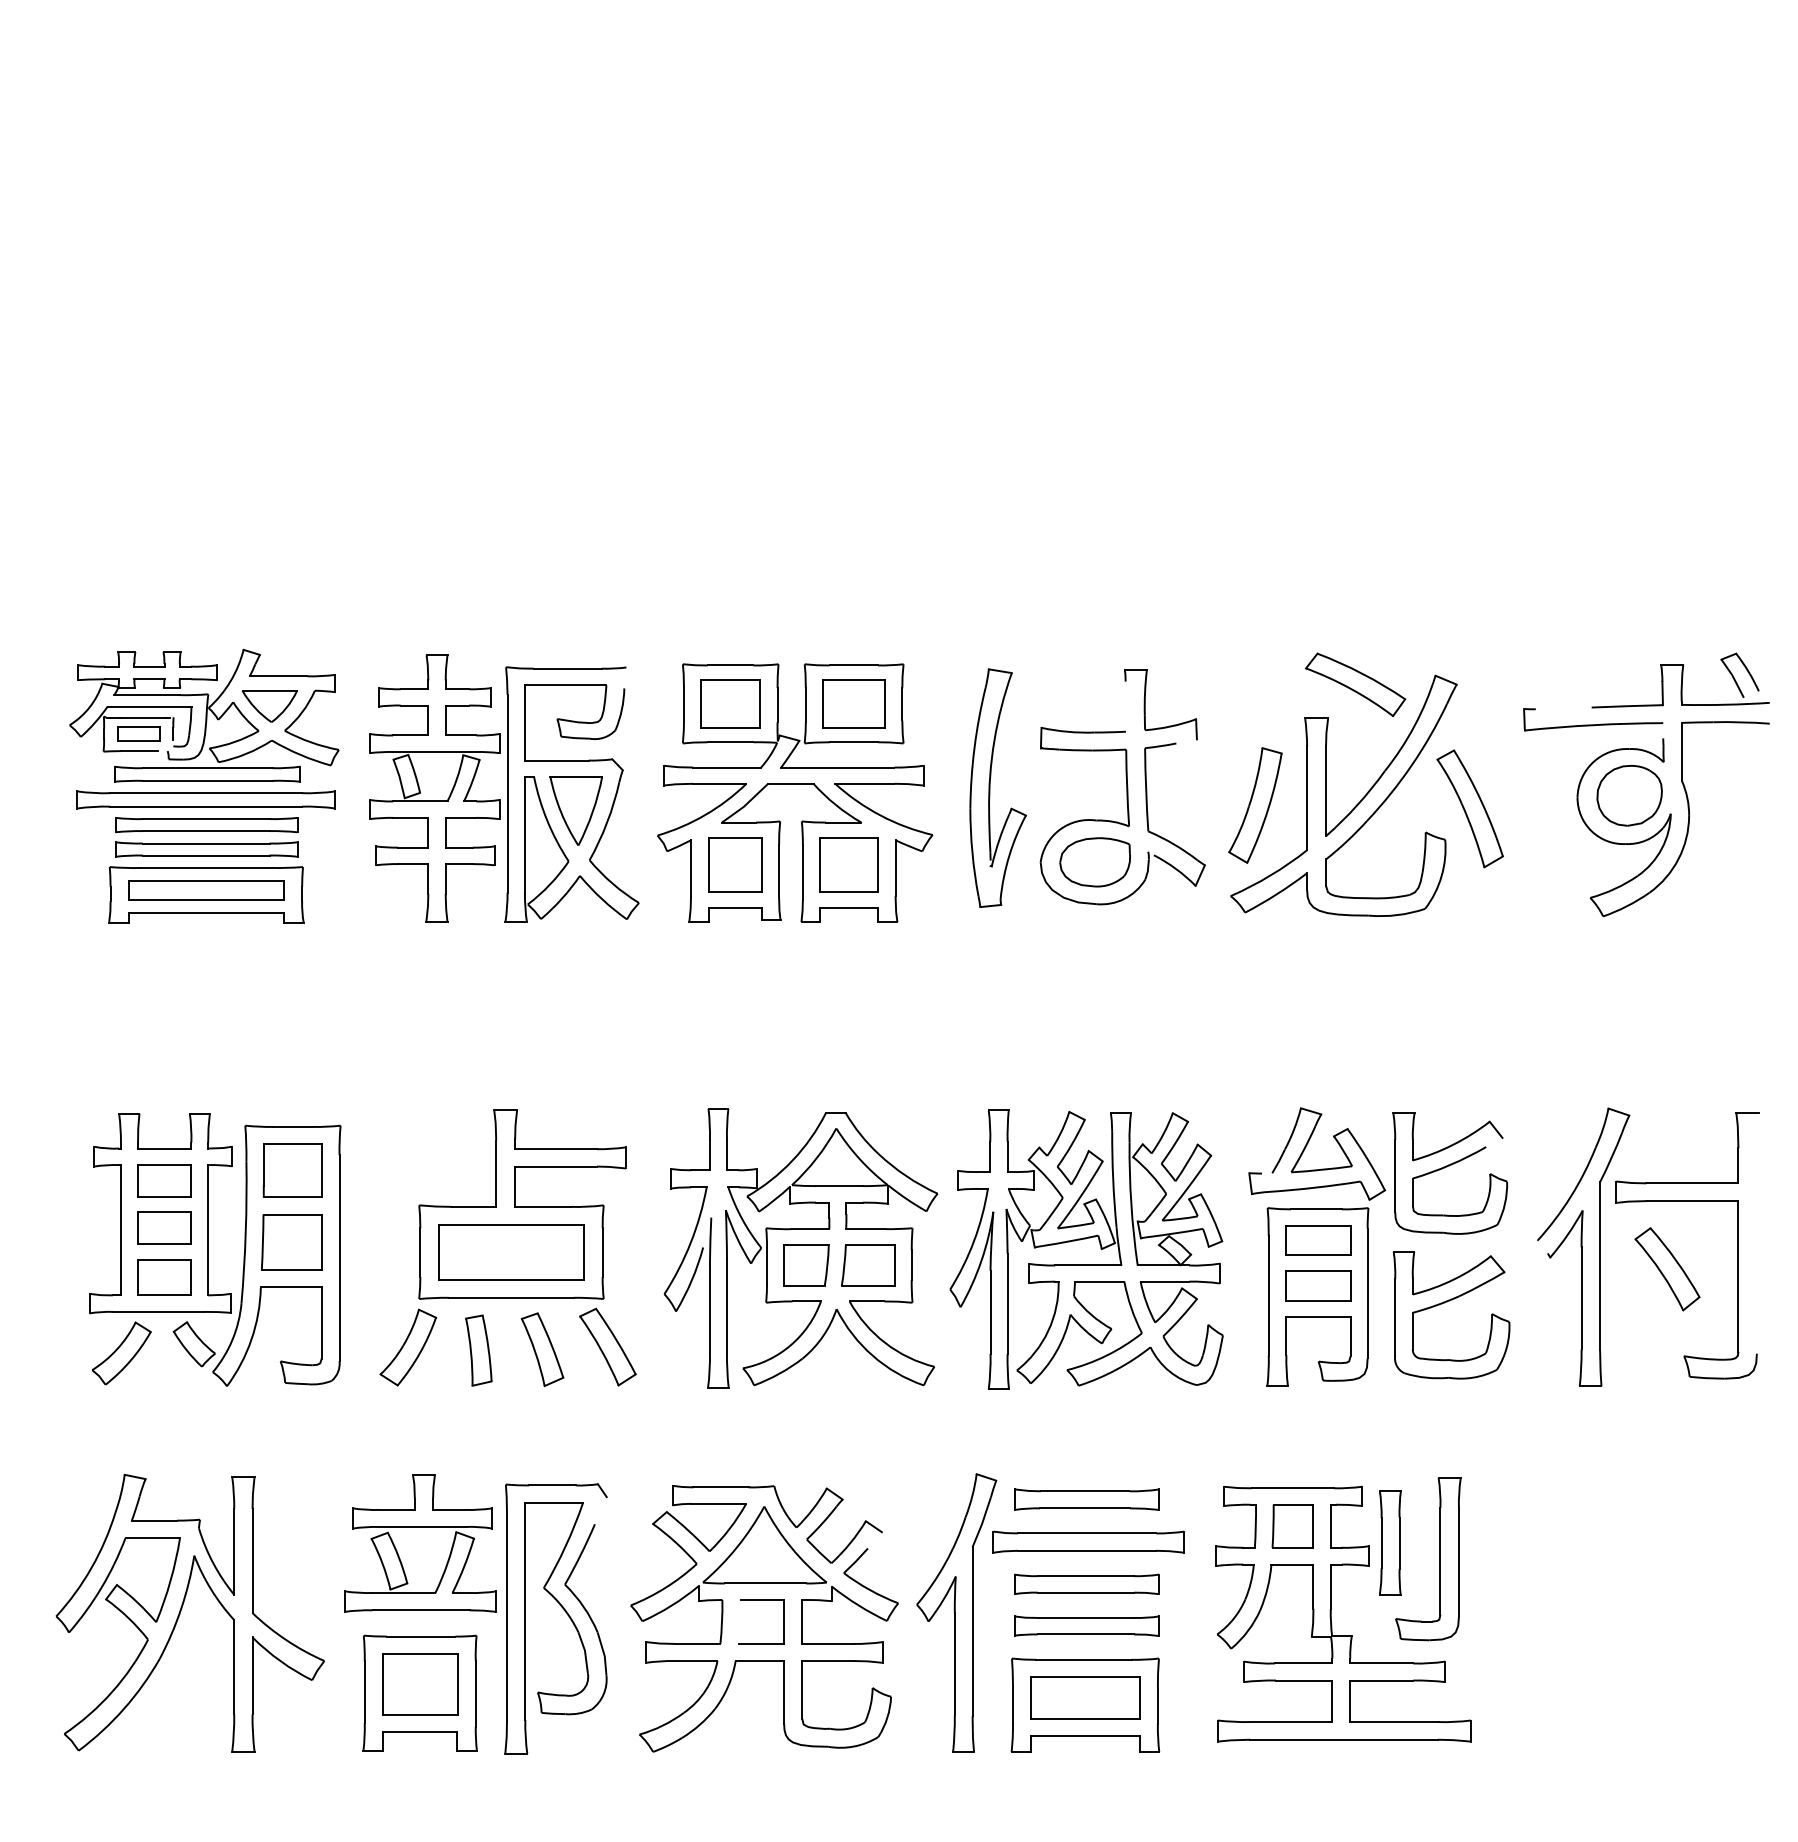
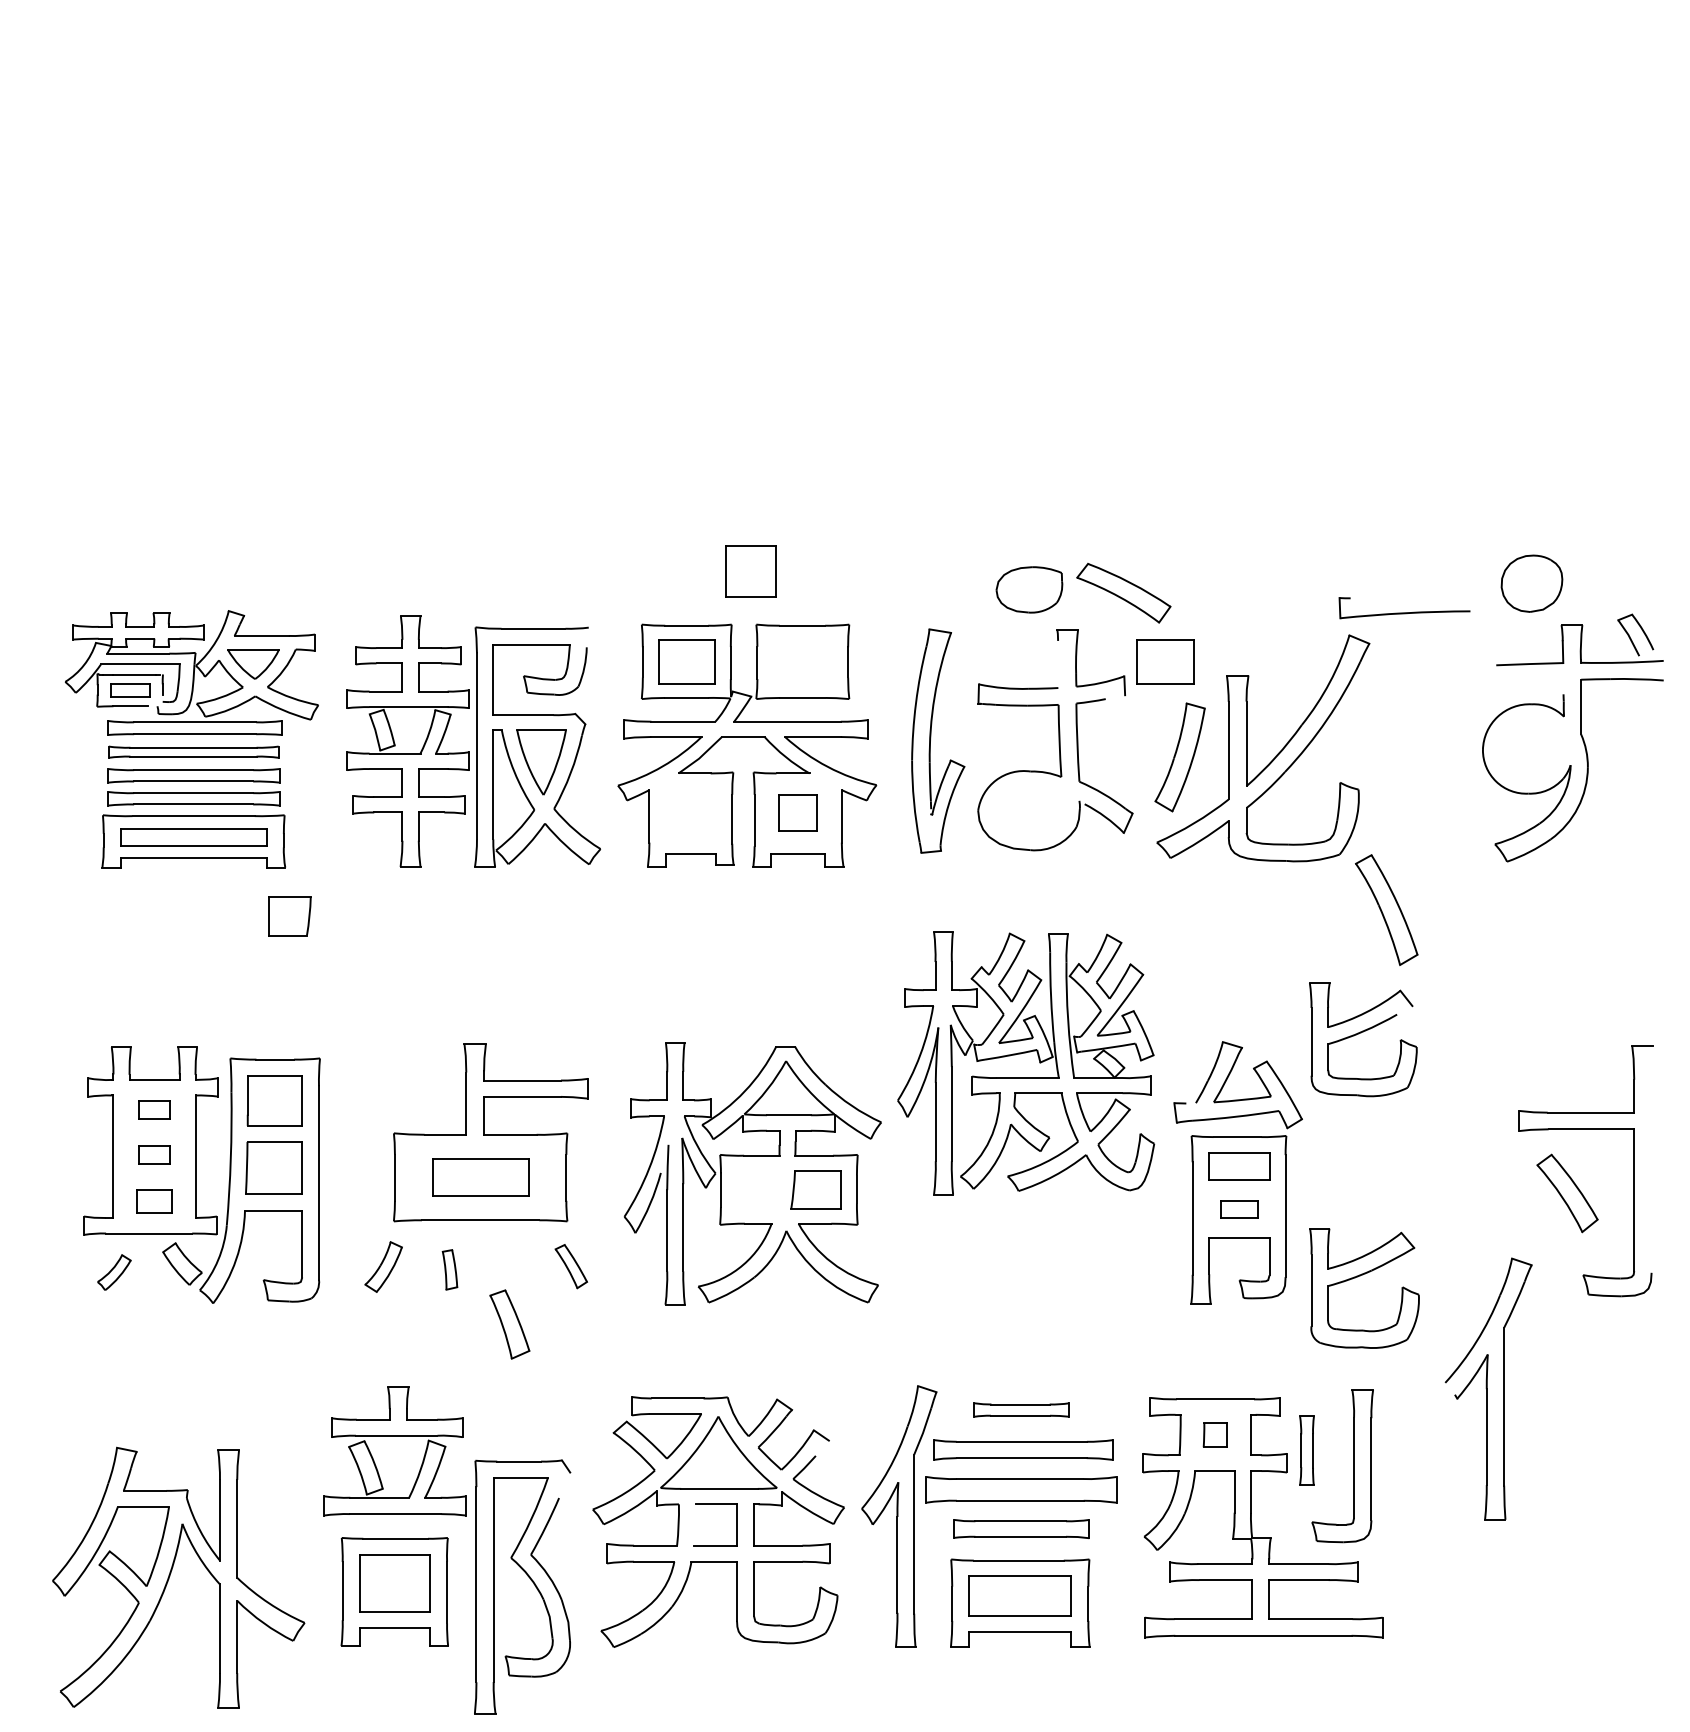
part: (1355, 684) -> (1123, 592), moved
part: (853, 703) -> (1165, 661), moved
part: (1593, 719) -> (1404, 607), moved
part: (1629, 795) -> (1531, 583), moved
part: (205, 799) -> (192, 751), size x0.7
part: (1469, 808) -> (1386, 909), moved
part: (1094, 862) -> (1028, 590), moved
part: (735, 864) -> (751, 571), moved
part: (848, 864) -> (797, 812), size x0.7
part: (1447, 1167) -> (1360, 1033), moved
part: (164, 1180) -> (154, 1109), size x0.6
part: (164, 1227) -> (154, 1154), size x0.6
part: (1085, 1239) -> (1025, 1053), moved
part: (1583, 1246) -> (1488, 1388), moved
part: (511, 1252) -> (480, 1177), size x0.7
part: (806, 1265) -> (289, 916), moved
part: (164, 1277) -> (154, 1201), size x0.7
part: (1318, 1285) -> (1239, 1208), size x0.6
part: (1447, 1302) -> (1360, 1276), moved
part: (607, 1346) -> (570, 1266), size x0.6
part: (408, 1347) -> (383, 1266), size x0.7
part: (542, 1349) -> (509, 1324), moved
part: (478, 1350) -> (449, 1269), size x0.6
part: (121, 1353) -> (113, 1272), size x0.6
part: (1086, 1499) -> (1021, 1409), size x0.7
part: (1292, 1526) -> (1214, 1435), size x0.6
part: (1390, 1542) -> (1307, 1450), size x0.7
part: (1086, 1583) -> (1021, 1488), size x1.4
part: (182, 1608) -> (171, 1573), moved
part: (564, 1611) -> (530, 1580), moved

